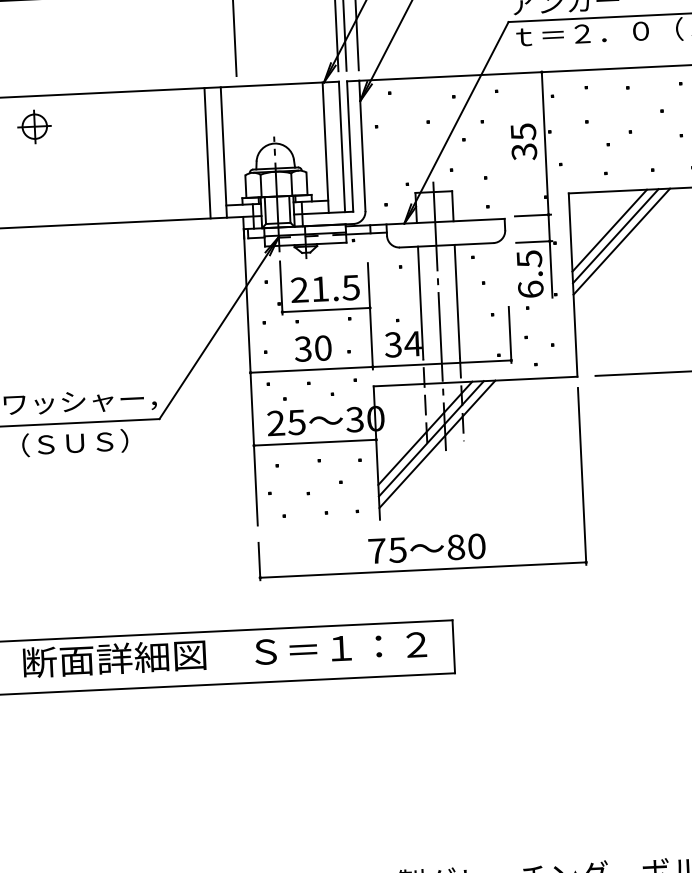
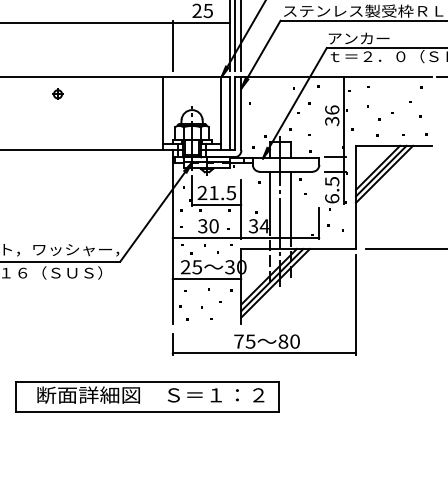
part: (33, 127) -> (57, 94), size x0.6
text: (523, 130) -> (332, 109), 35 -> 36
line: (207, 152) -> (154, 113), removed

